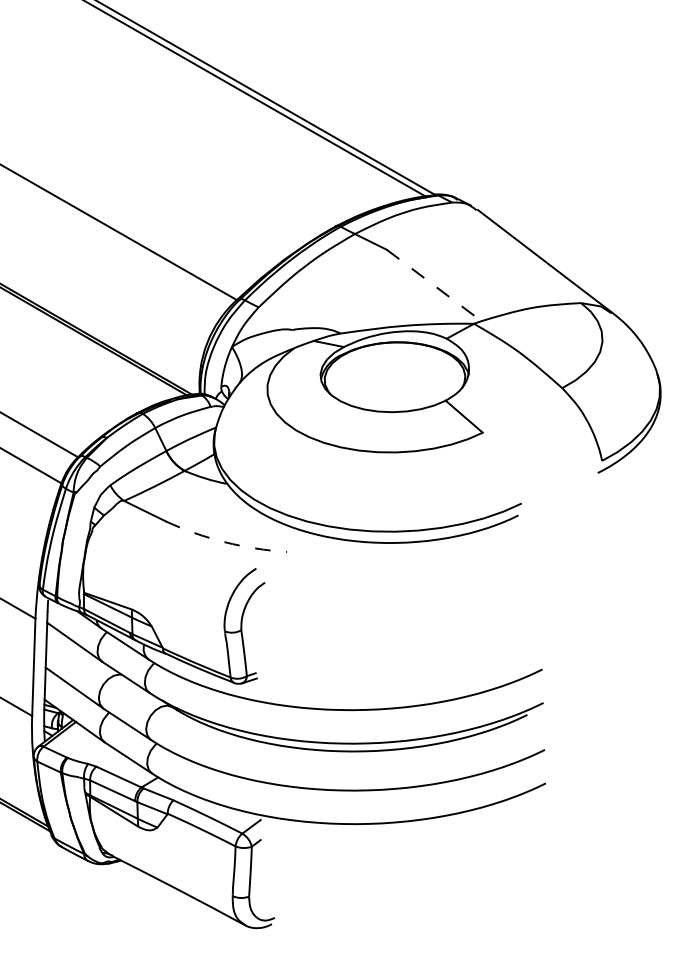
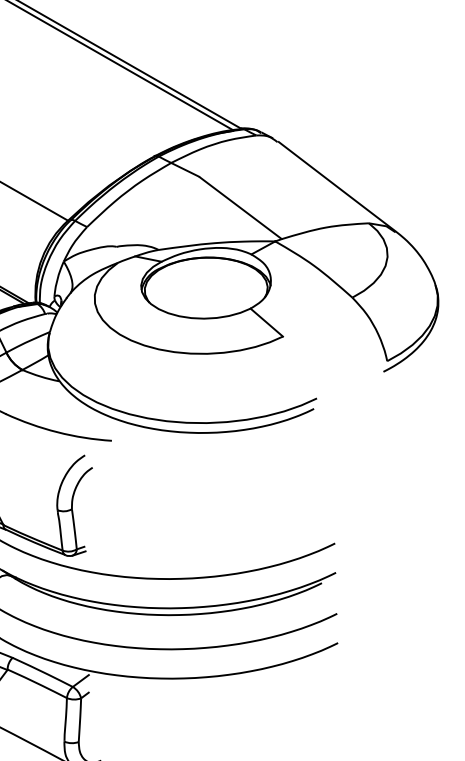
line: (434, 285) -> (240, 207), dashed -> solid
arc: (224, 542) -> (57, 432), dashed -> solid

